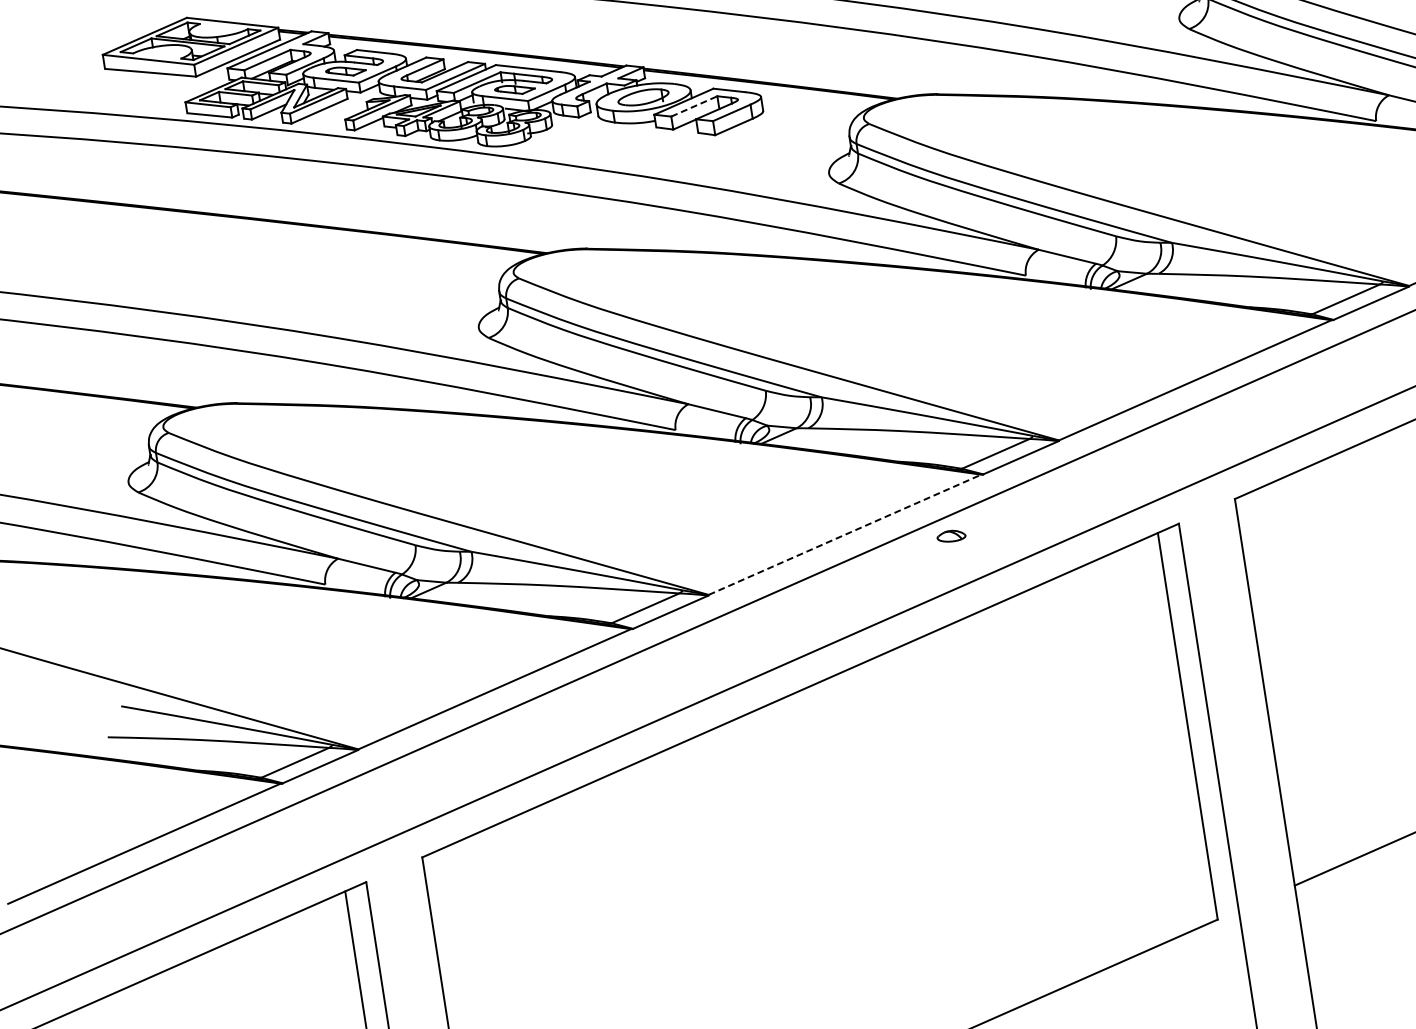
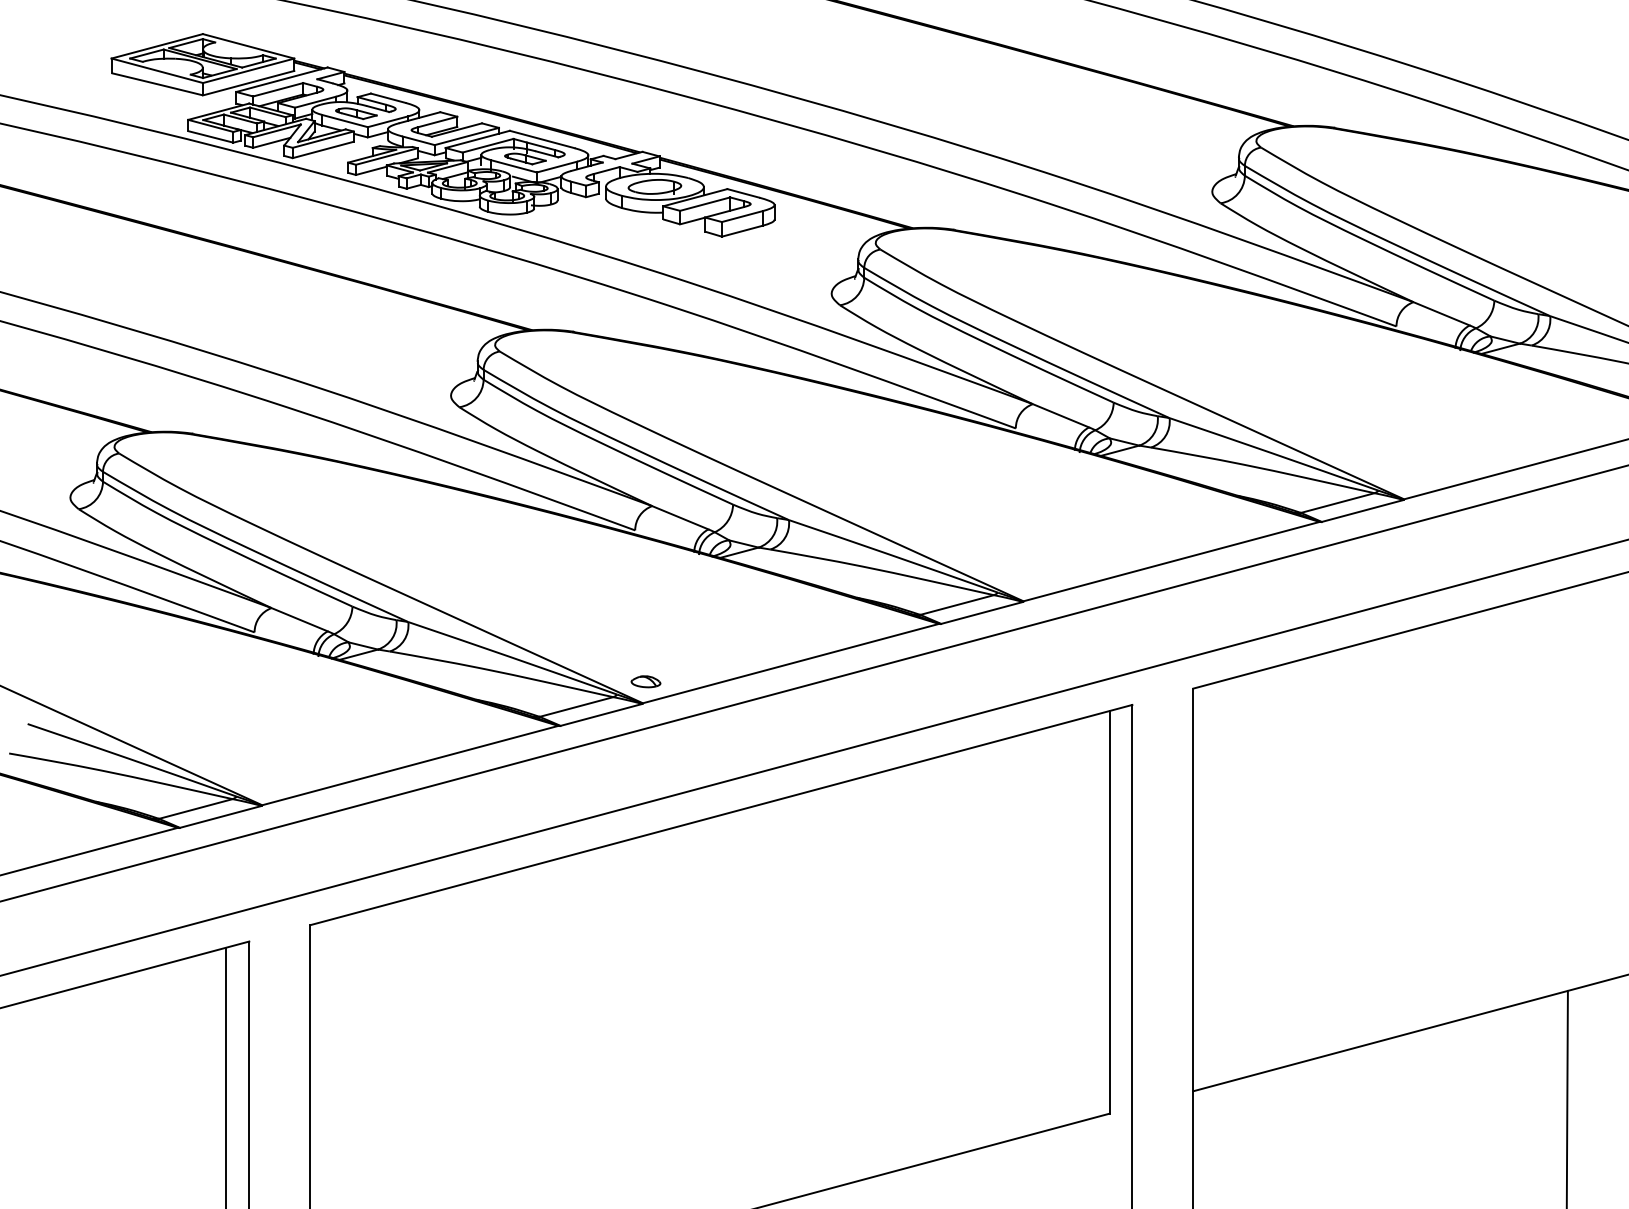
line: (694, 106) -> (705, 204), dashed -> solid
line: (845, 534) -> (791, 663), dashed -> solid
part: (950, 536) -> (645, 681), moved

